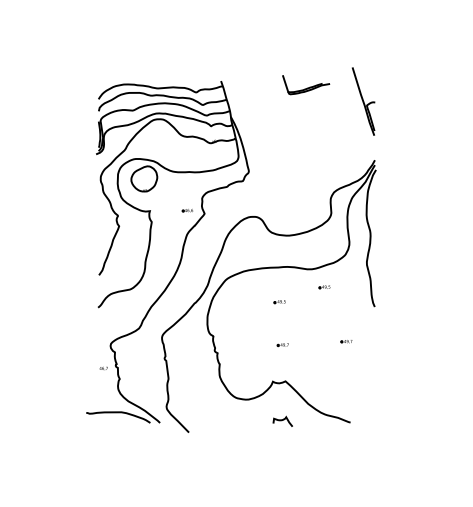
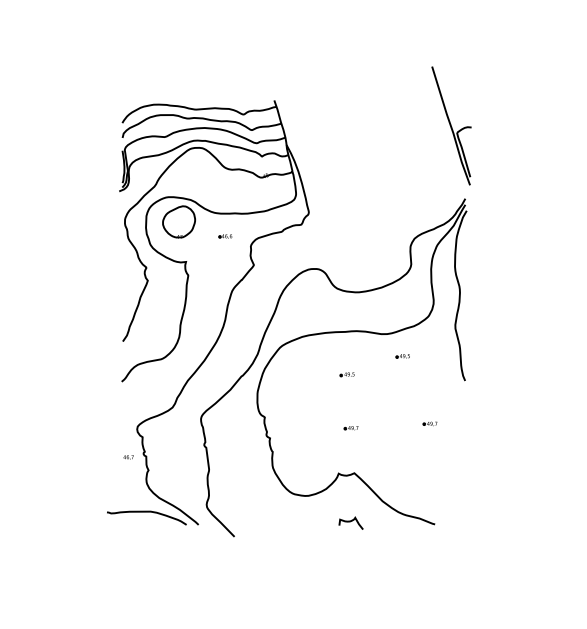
part: (306, 85) -> (380, 105), removed
part: (363, 101) -> (451, 125), size x1.4
part: (186, 210) -> (223, 236), moved

